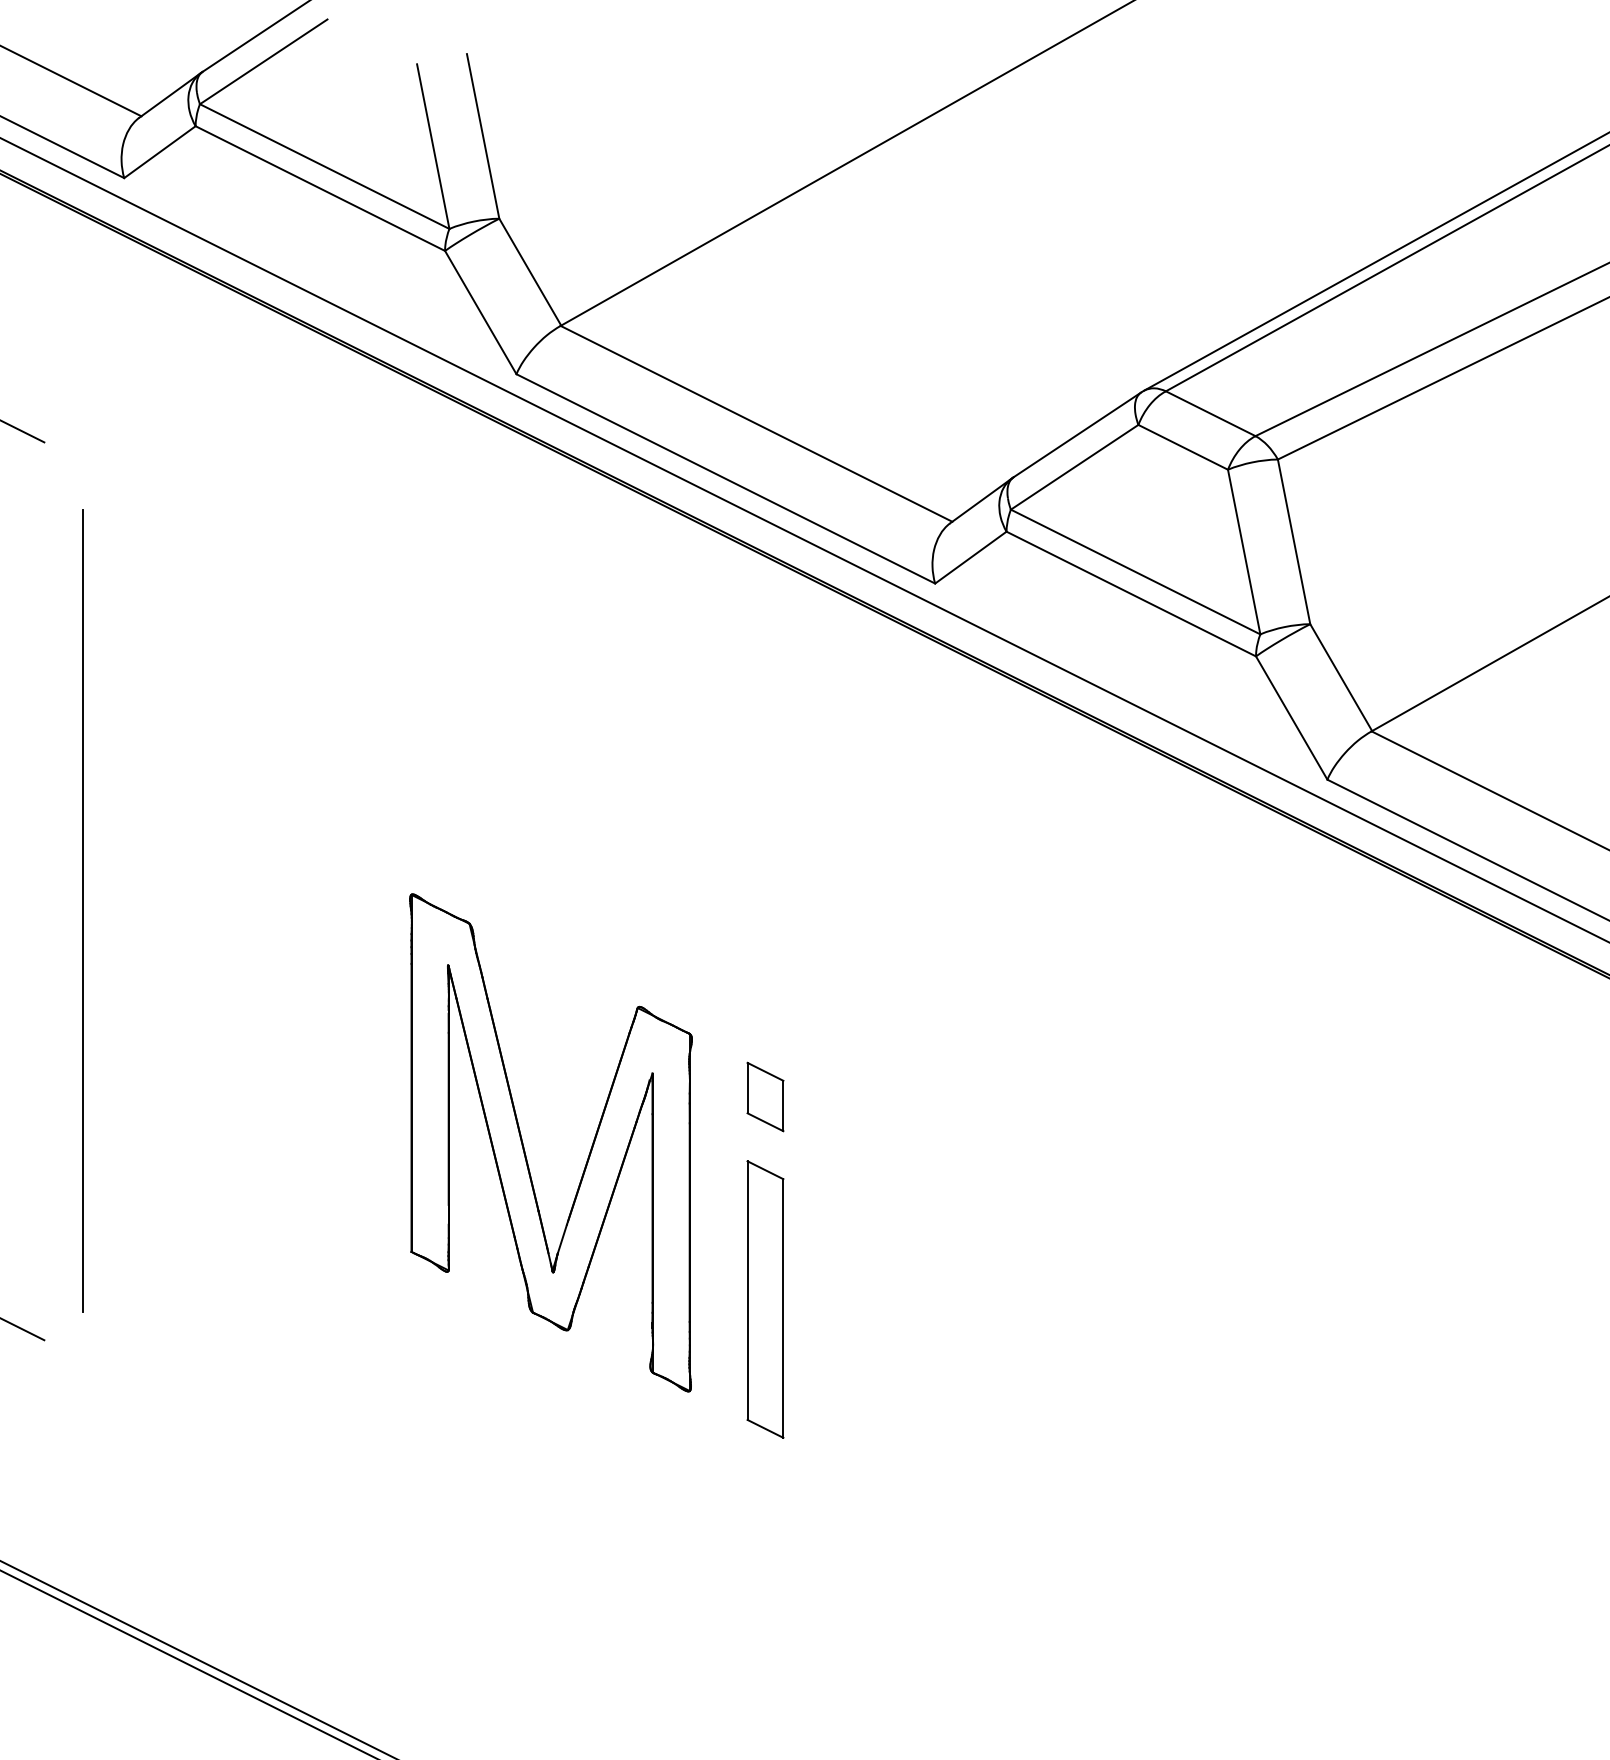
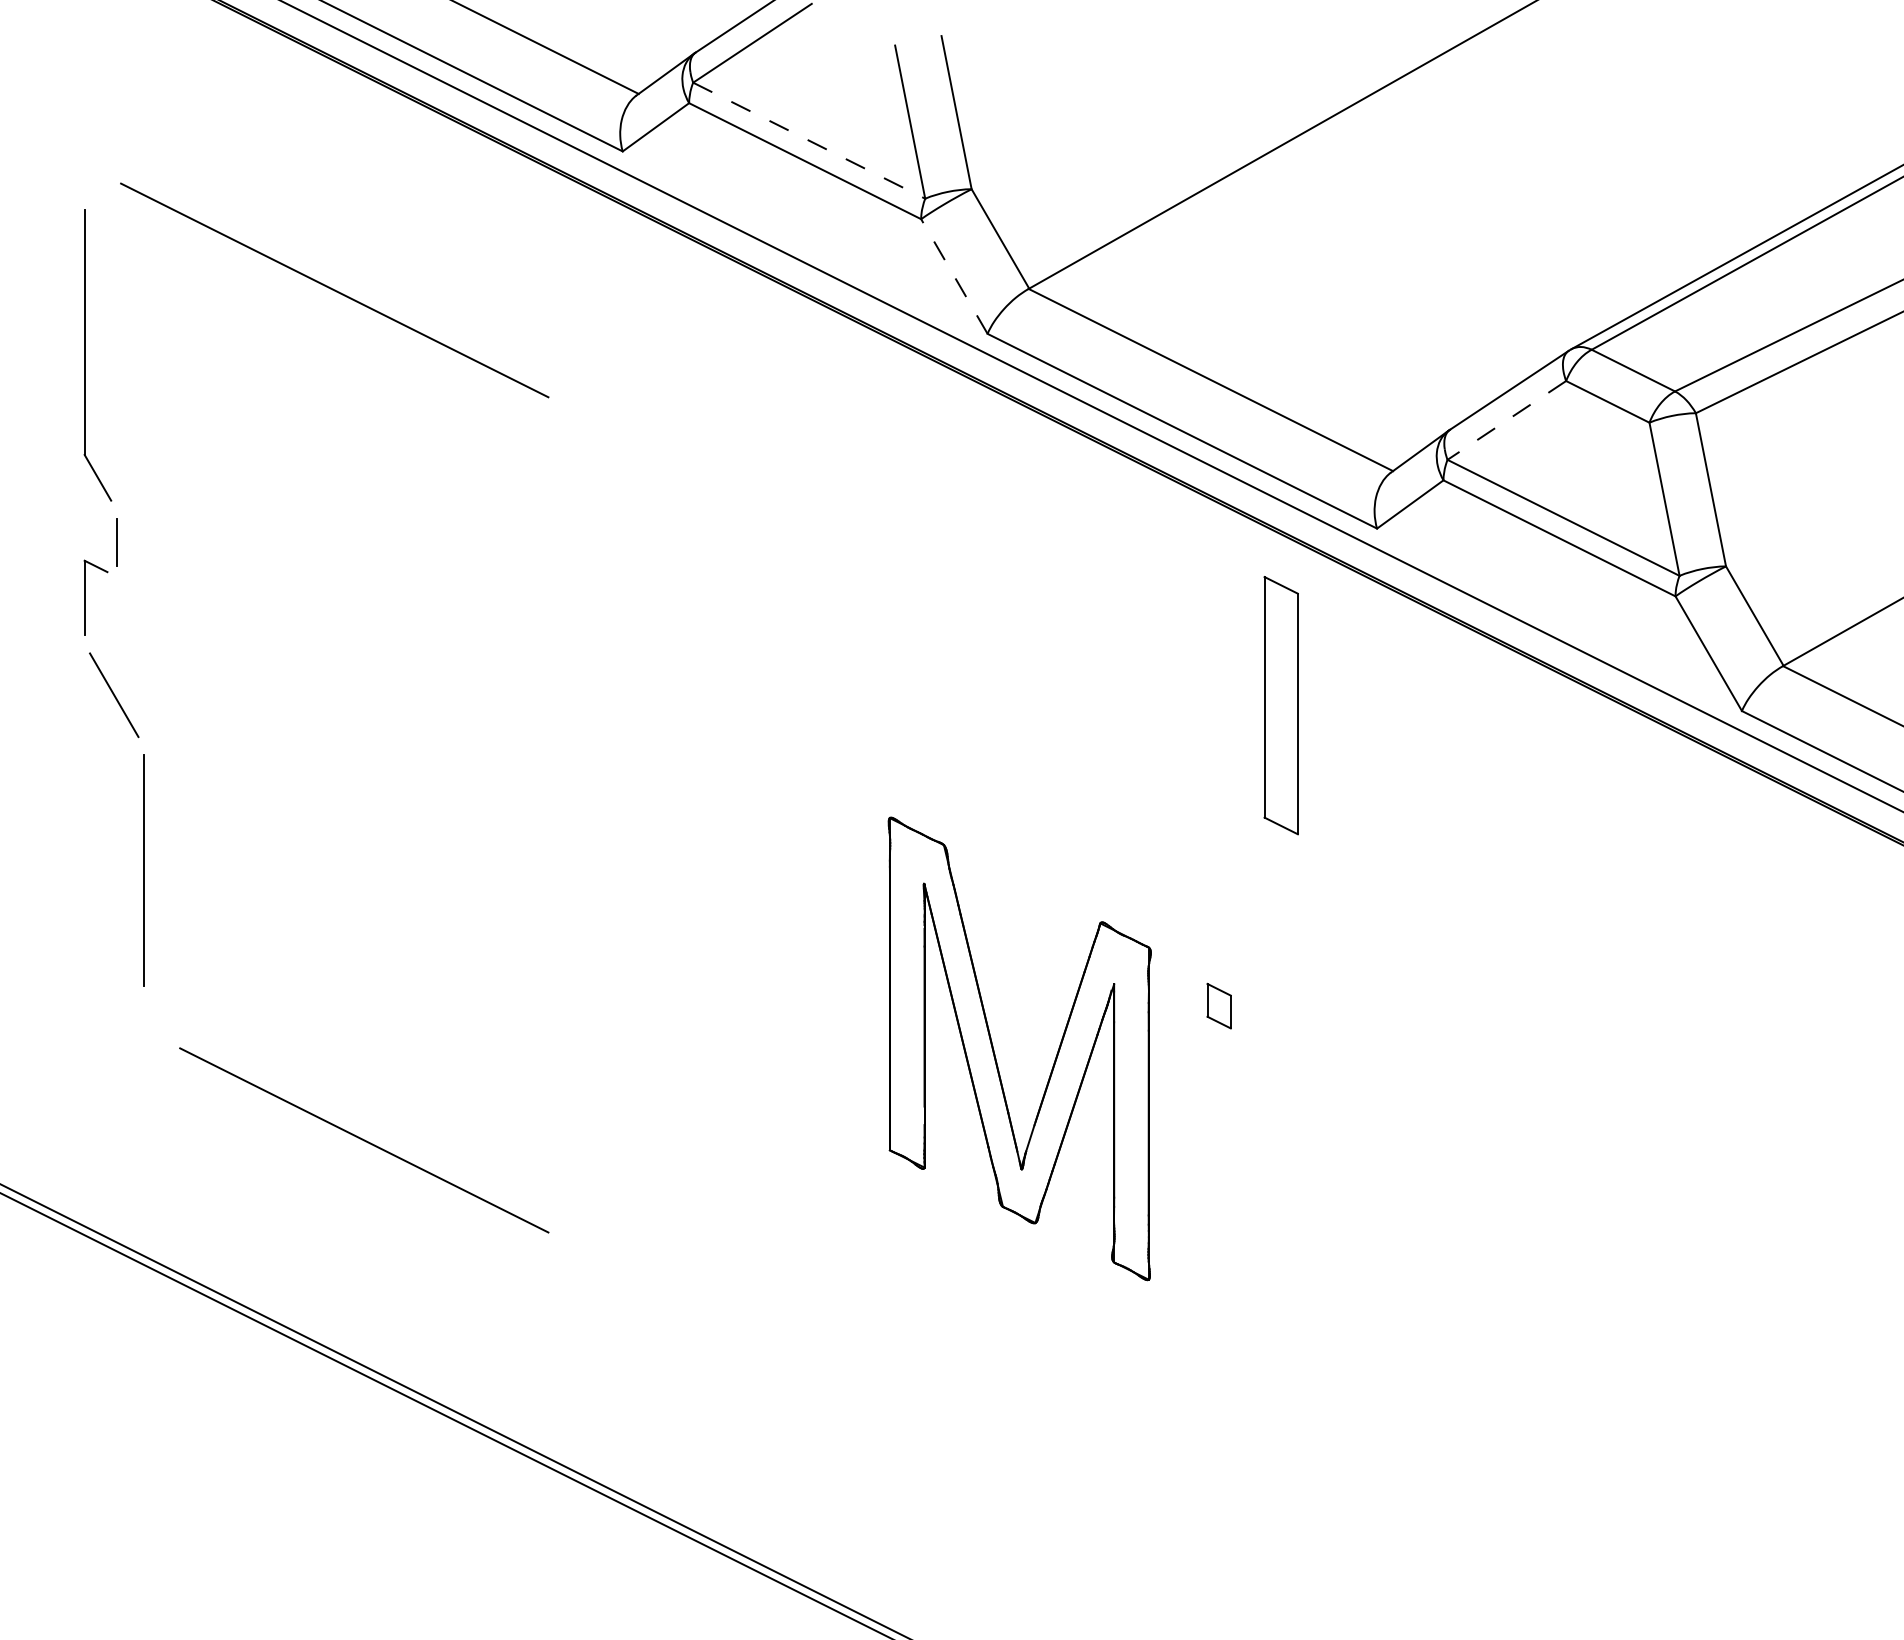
line: (325, 166) -> (809, 140), solid -> dashed
line: (480, 312) -> (954, 276), solid -> dashed
line: (1074, 467) -> (1506, 420), solid -> dashed
line: (83, 911) -> (584, 833), removed
part: (764, 1096) -> (1218, 1005), size x0.7
part: (764, 1299) -> (1280, 705), moved

